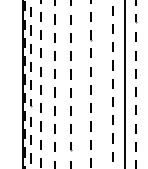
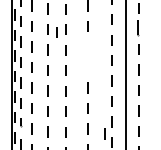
part: (136, 18) -> (139, 28), size x1.6
line: (62, 21) -> (56, 31), added
part: (91, 43) -> (88, 56), removed
line: (105, 112) -> (104, 133), added

